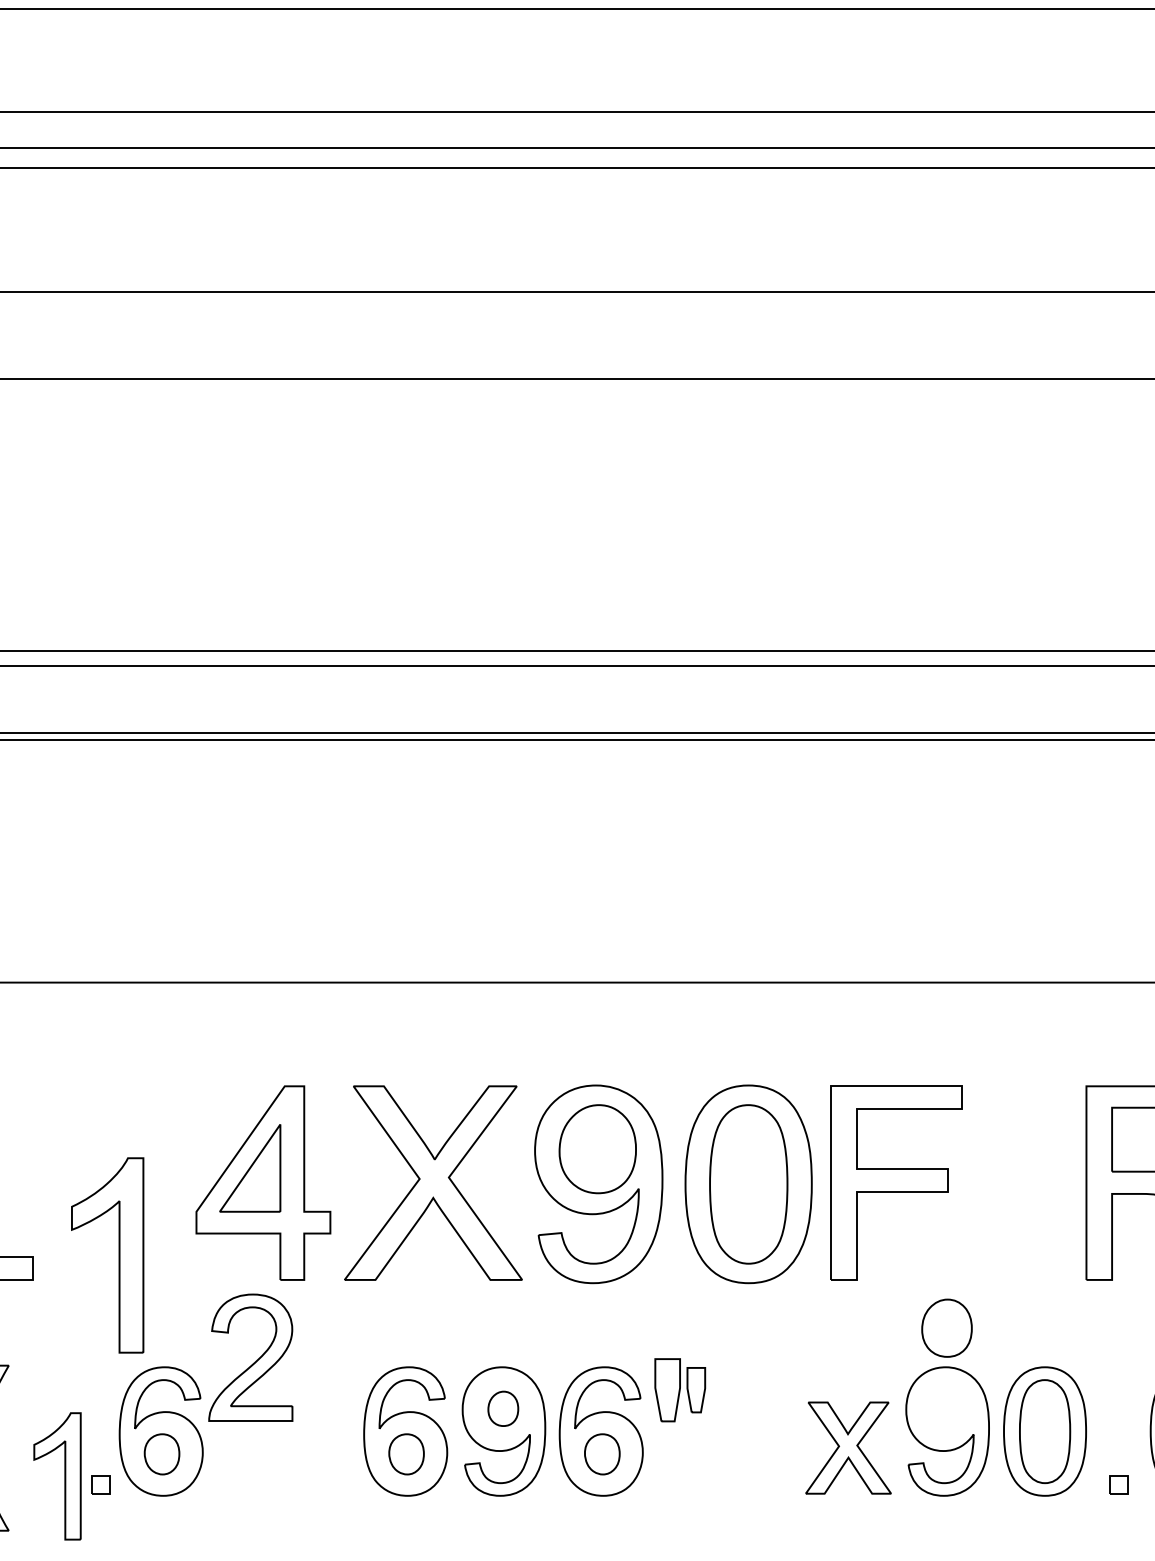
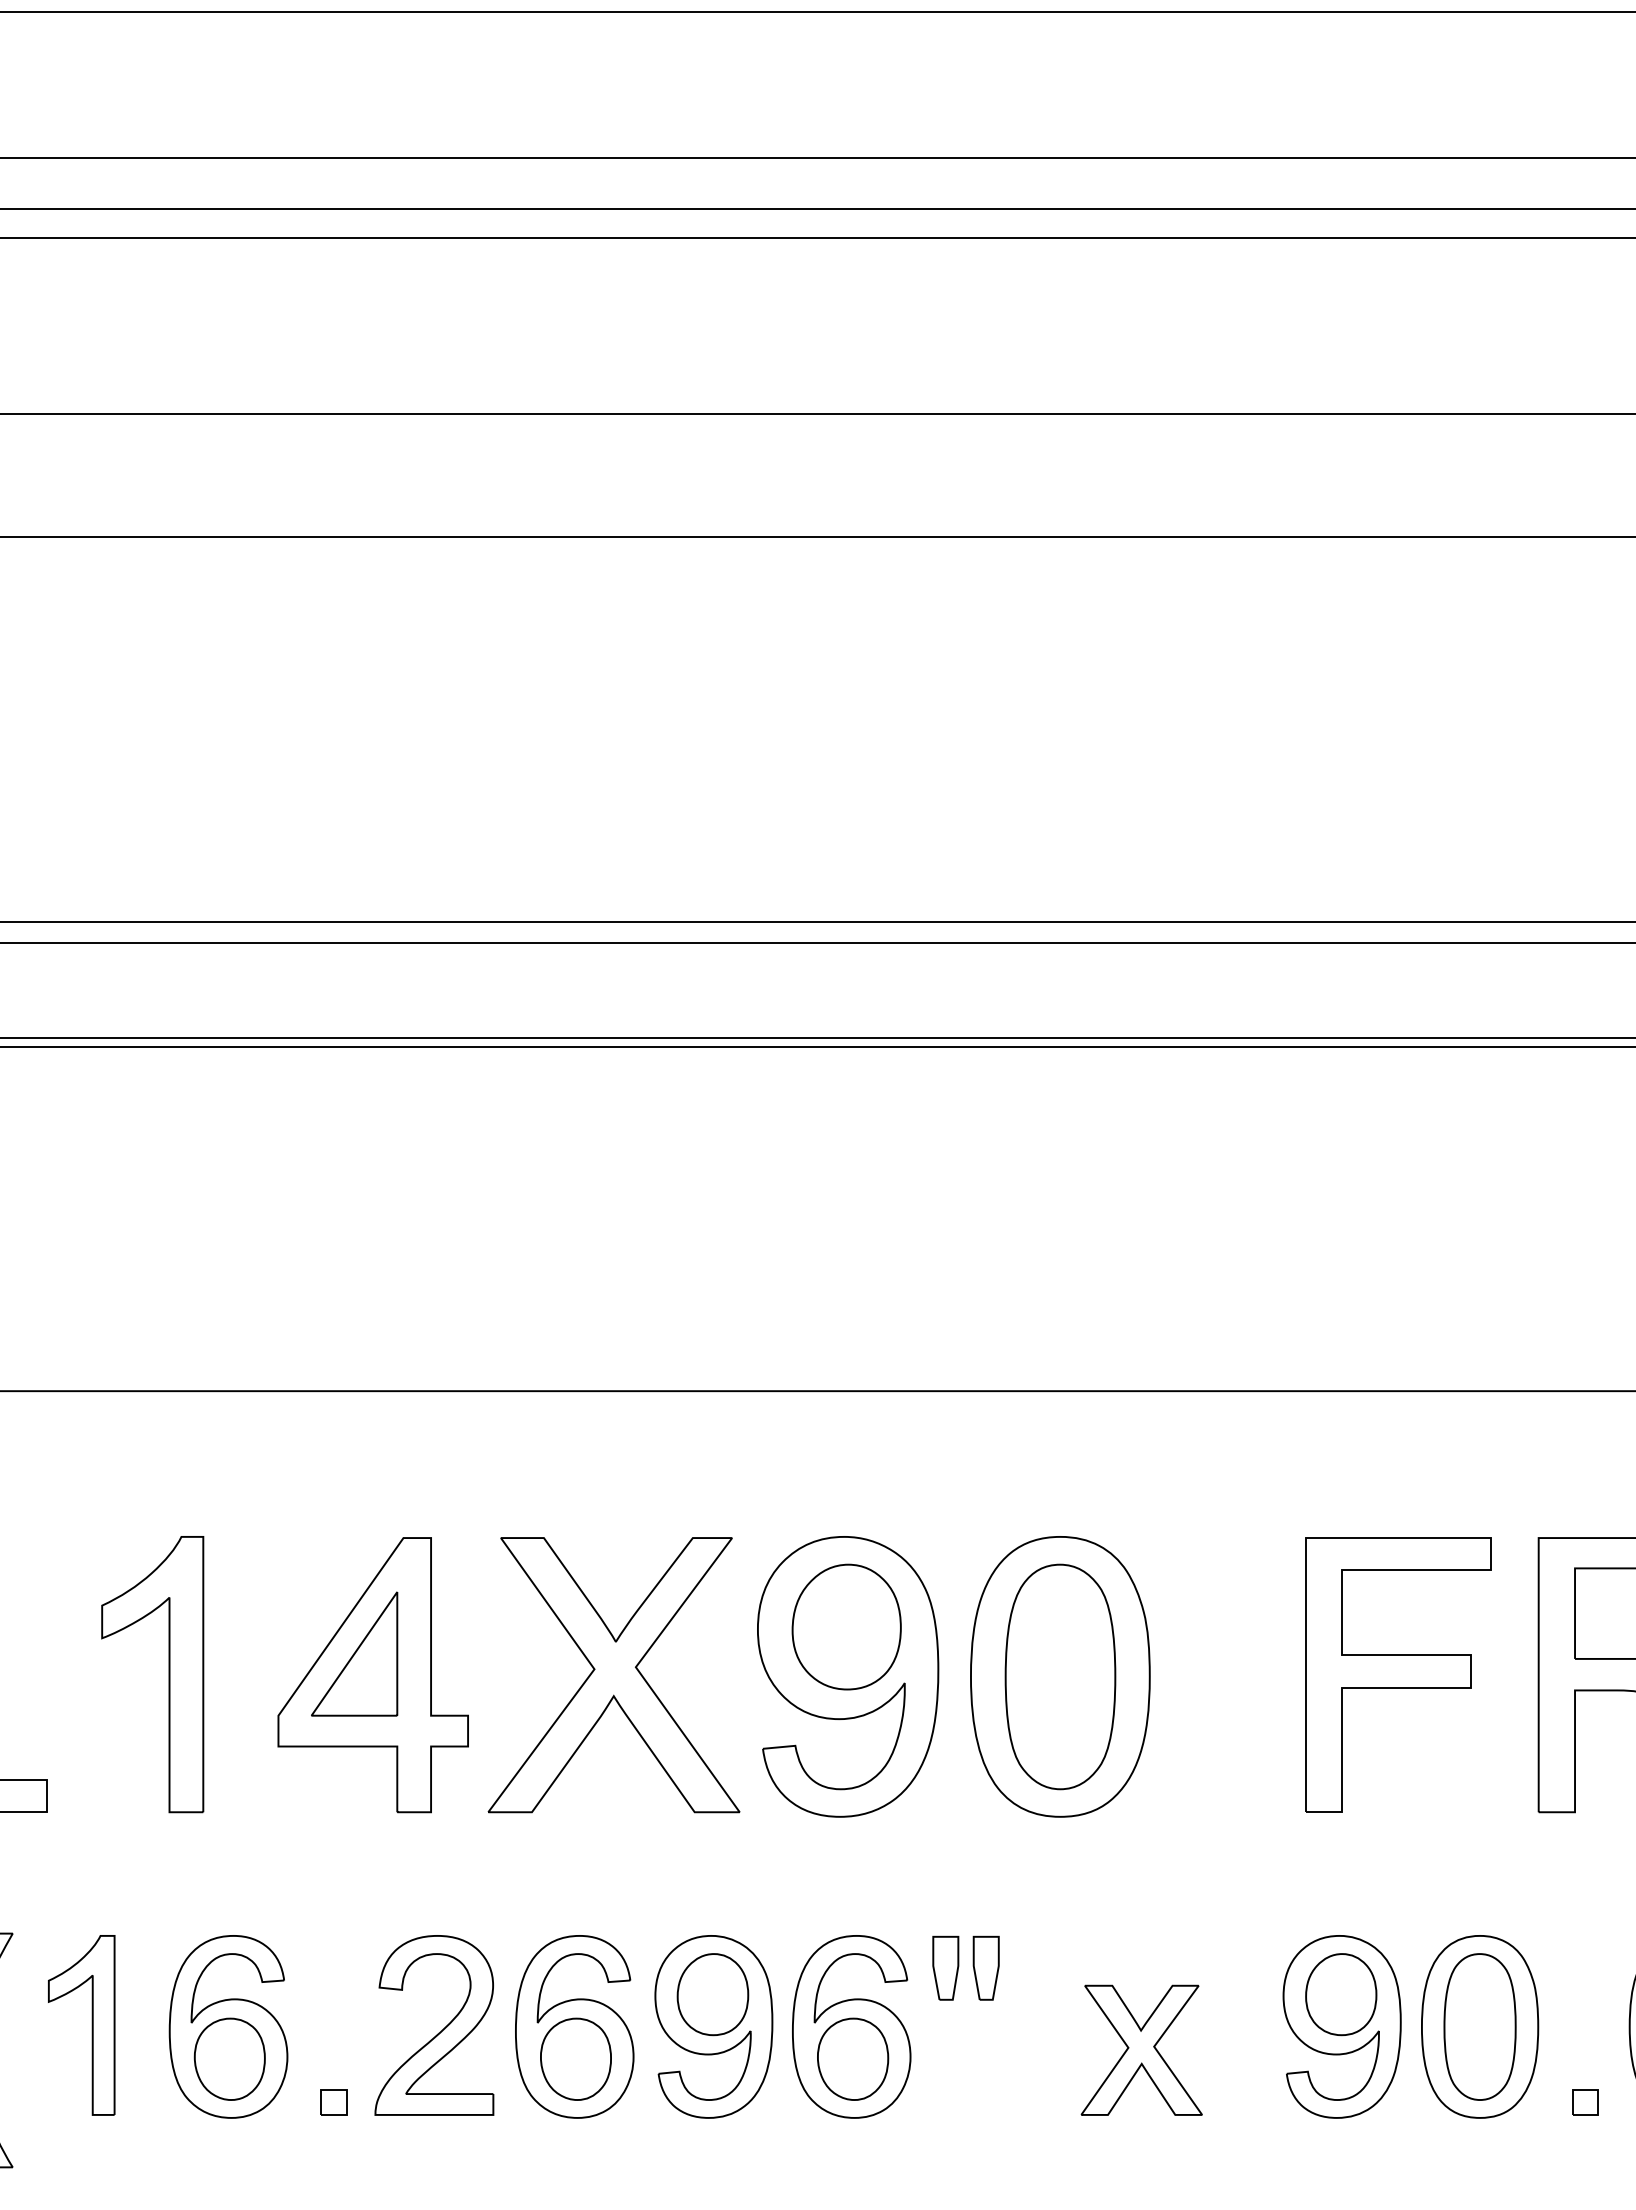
part: (896, 1182) -> (1398, 1674), moved
part: (118, 1255) -> (168, 1674), moved
part: (947, 1328) -> (1341, 1994), moved
part: (253, 1362) -> (438, 2032), moved
part: (667, 1389) -> (945, 1967), size x0.71
part: (502, 1408) -> (712, 1994), size x1.67
part: (848, 1447) -> (1141, 2049), moved
part: (161, 1453) -> (229, 2058), size x1.43
part: (406, 1453) -> (575, 2058), size x1.43
part: (602, 1453) -> (853, 2058), size x1.43
part: (64, 1476) -> (91, 2025), moved
part: (100, 1484) -> (333, 2102), moved

